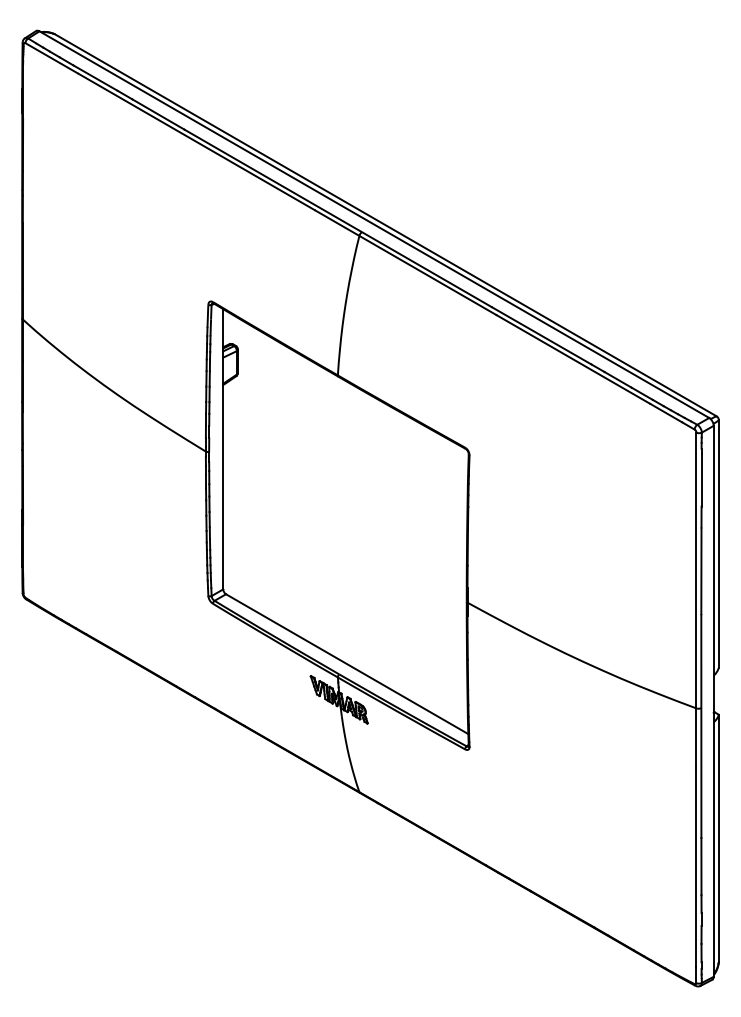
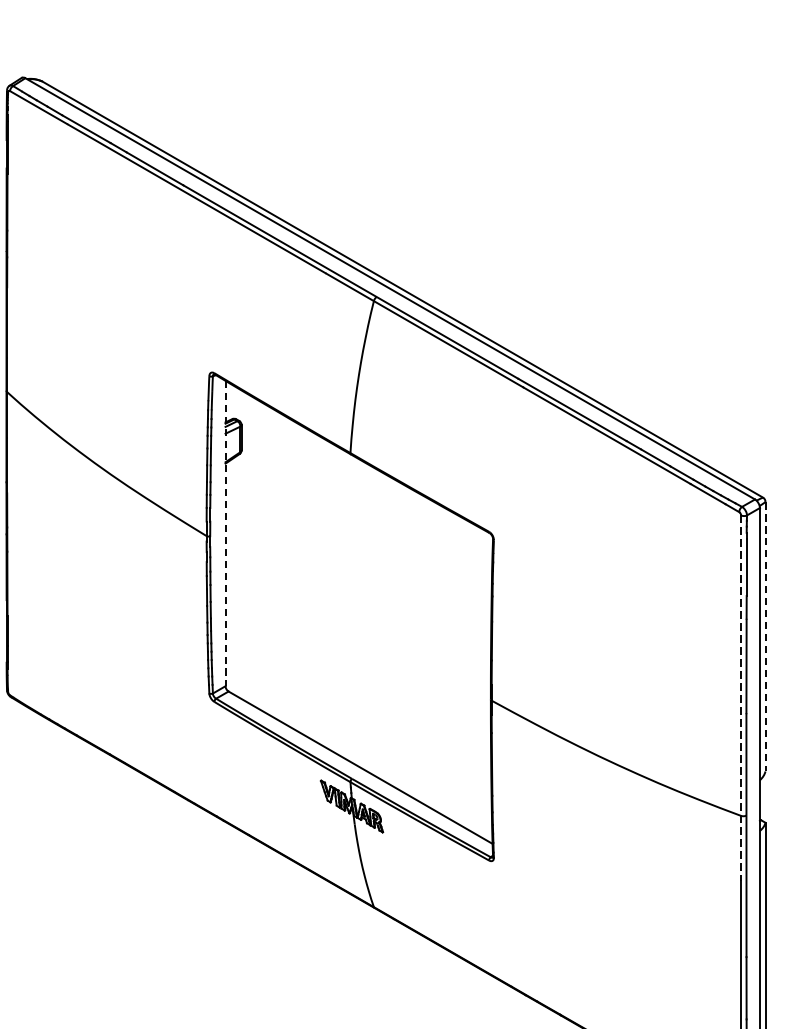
line: (223, 449) -> (225, 533), solid -> dashed
line: (718, 543) -> (765, 636), solid -> dashed
line: (696, 600) -> (741, 698), solid -> dashed

